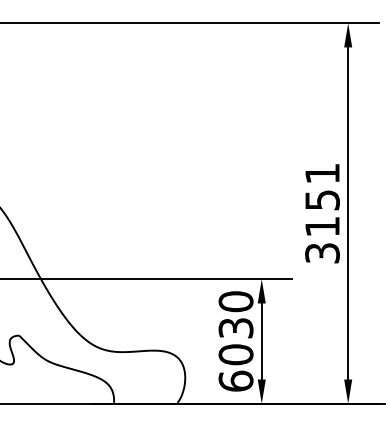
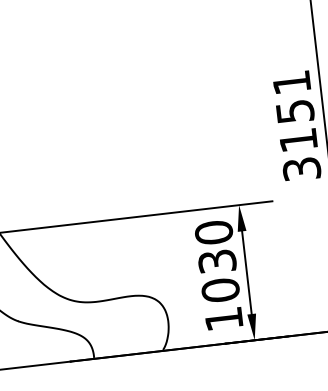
text: (235, 380) -> (223, 318), 6030 -> 1030

